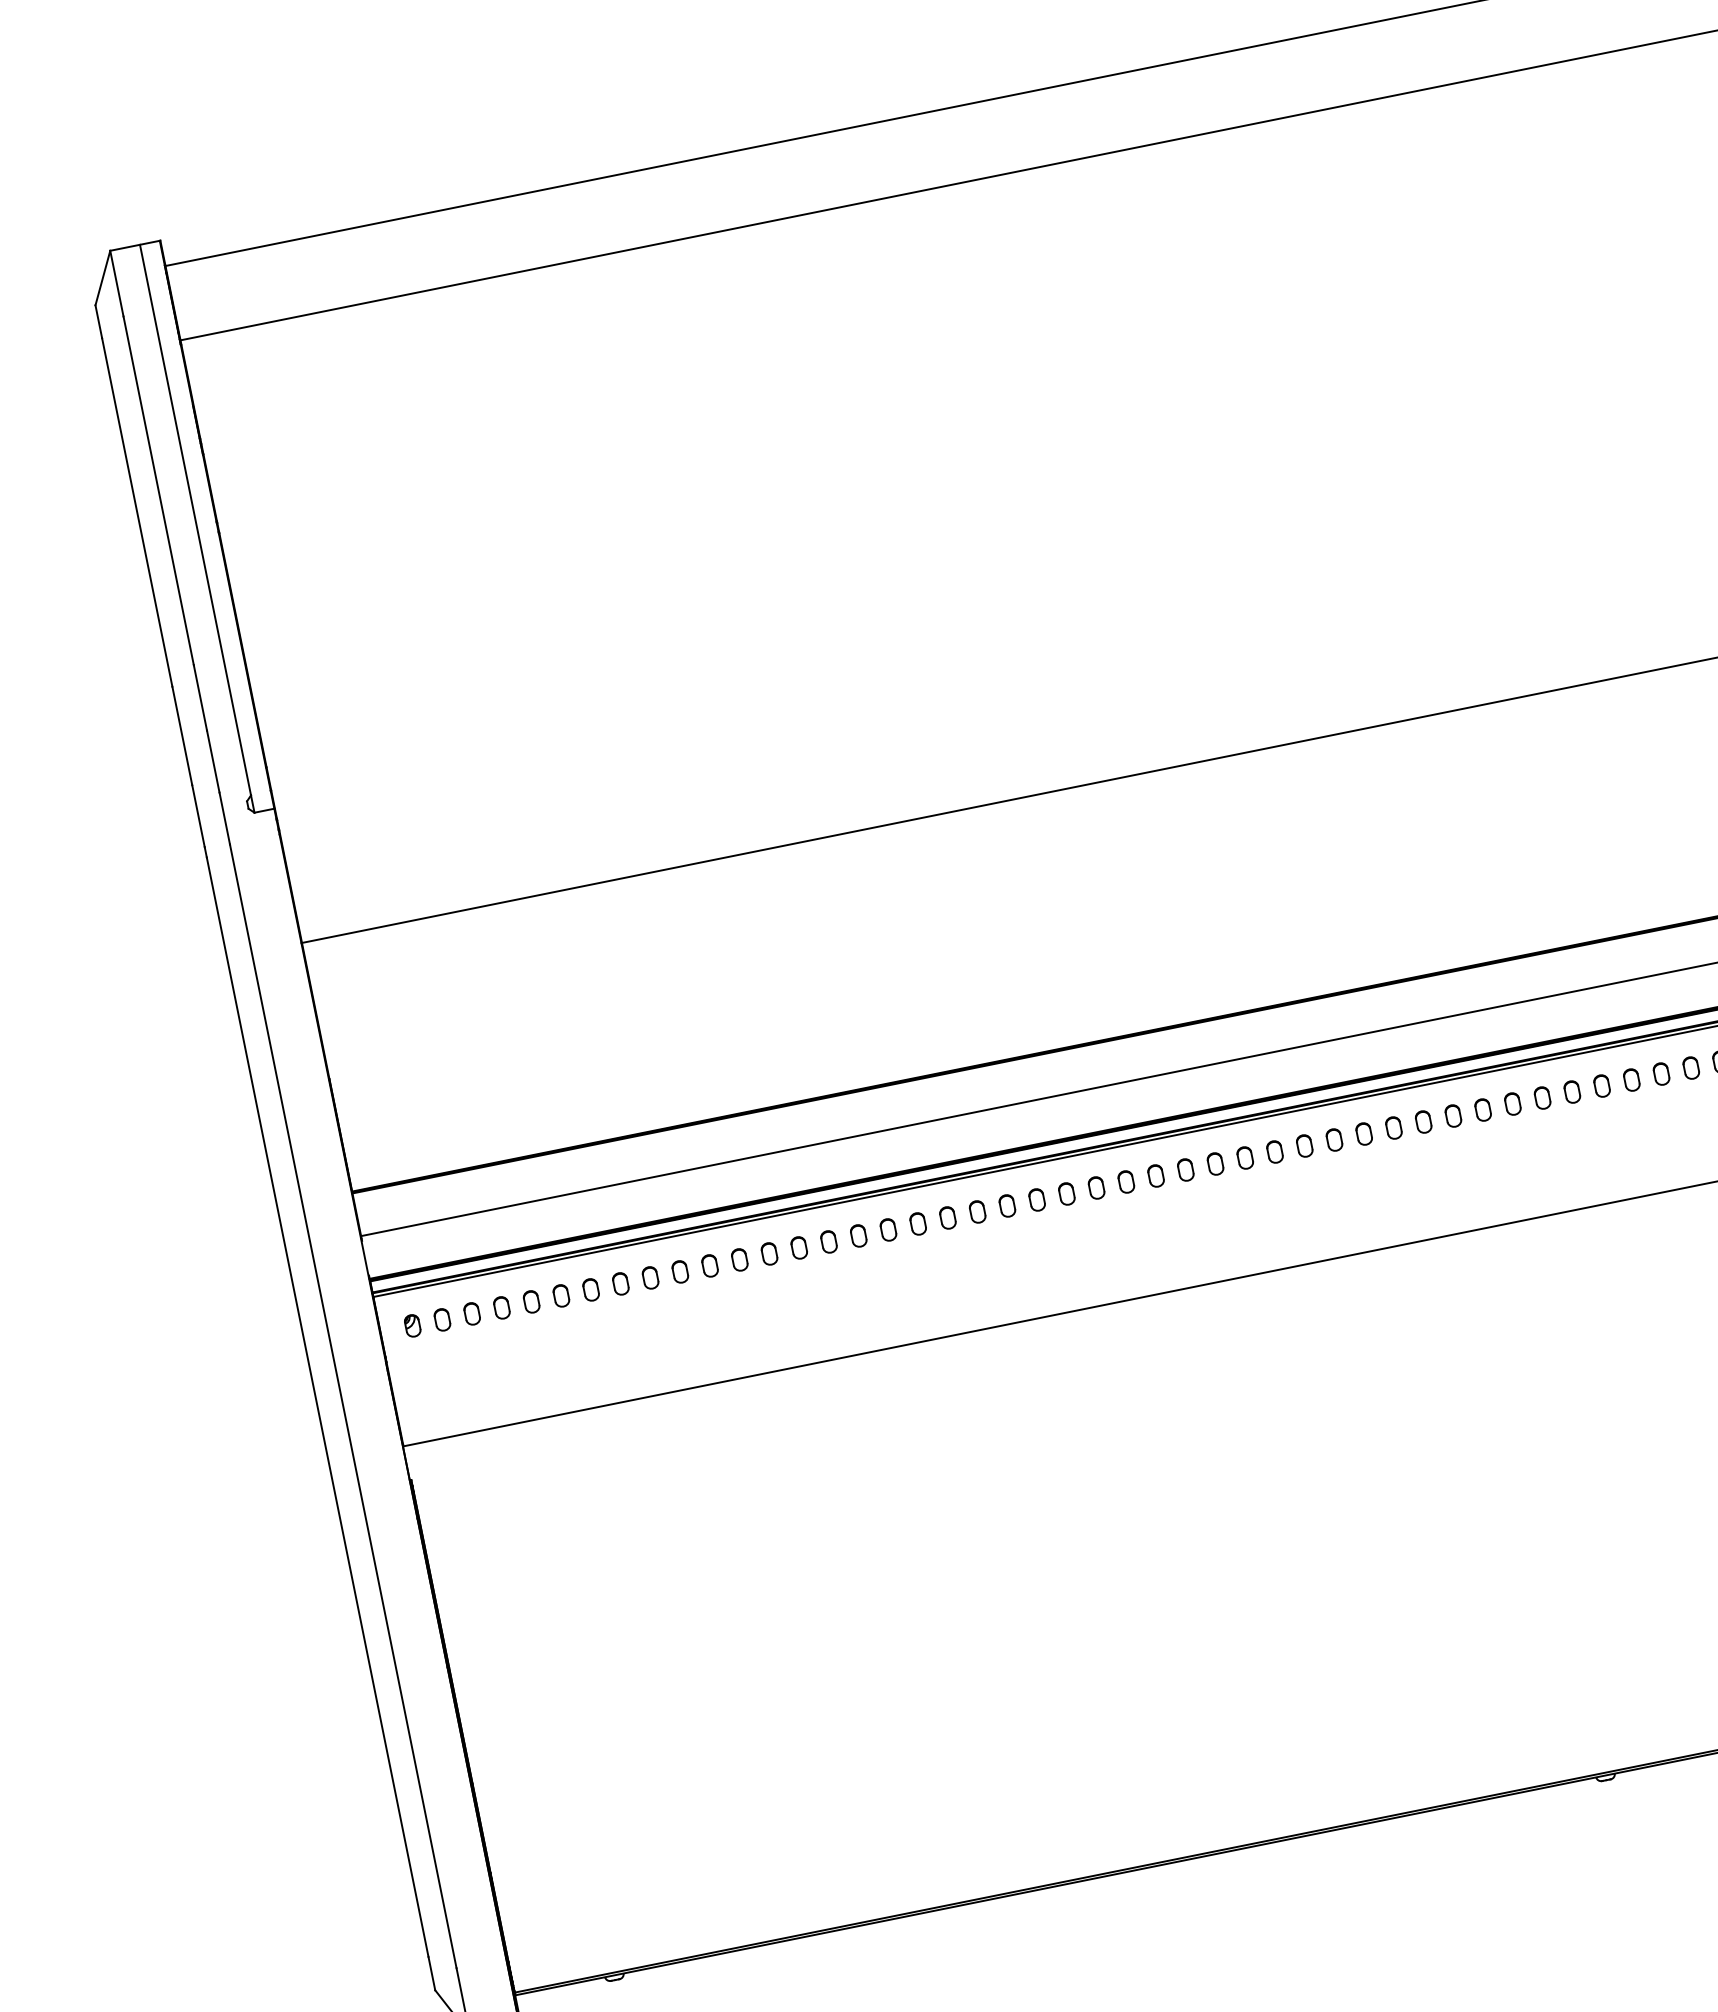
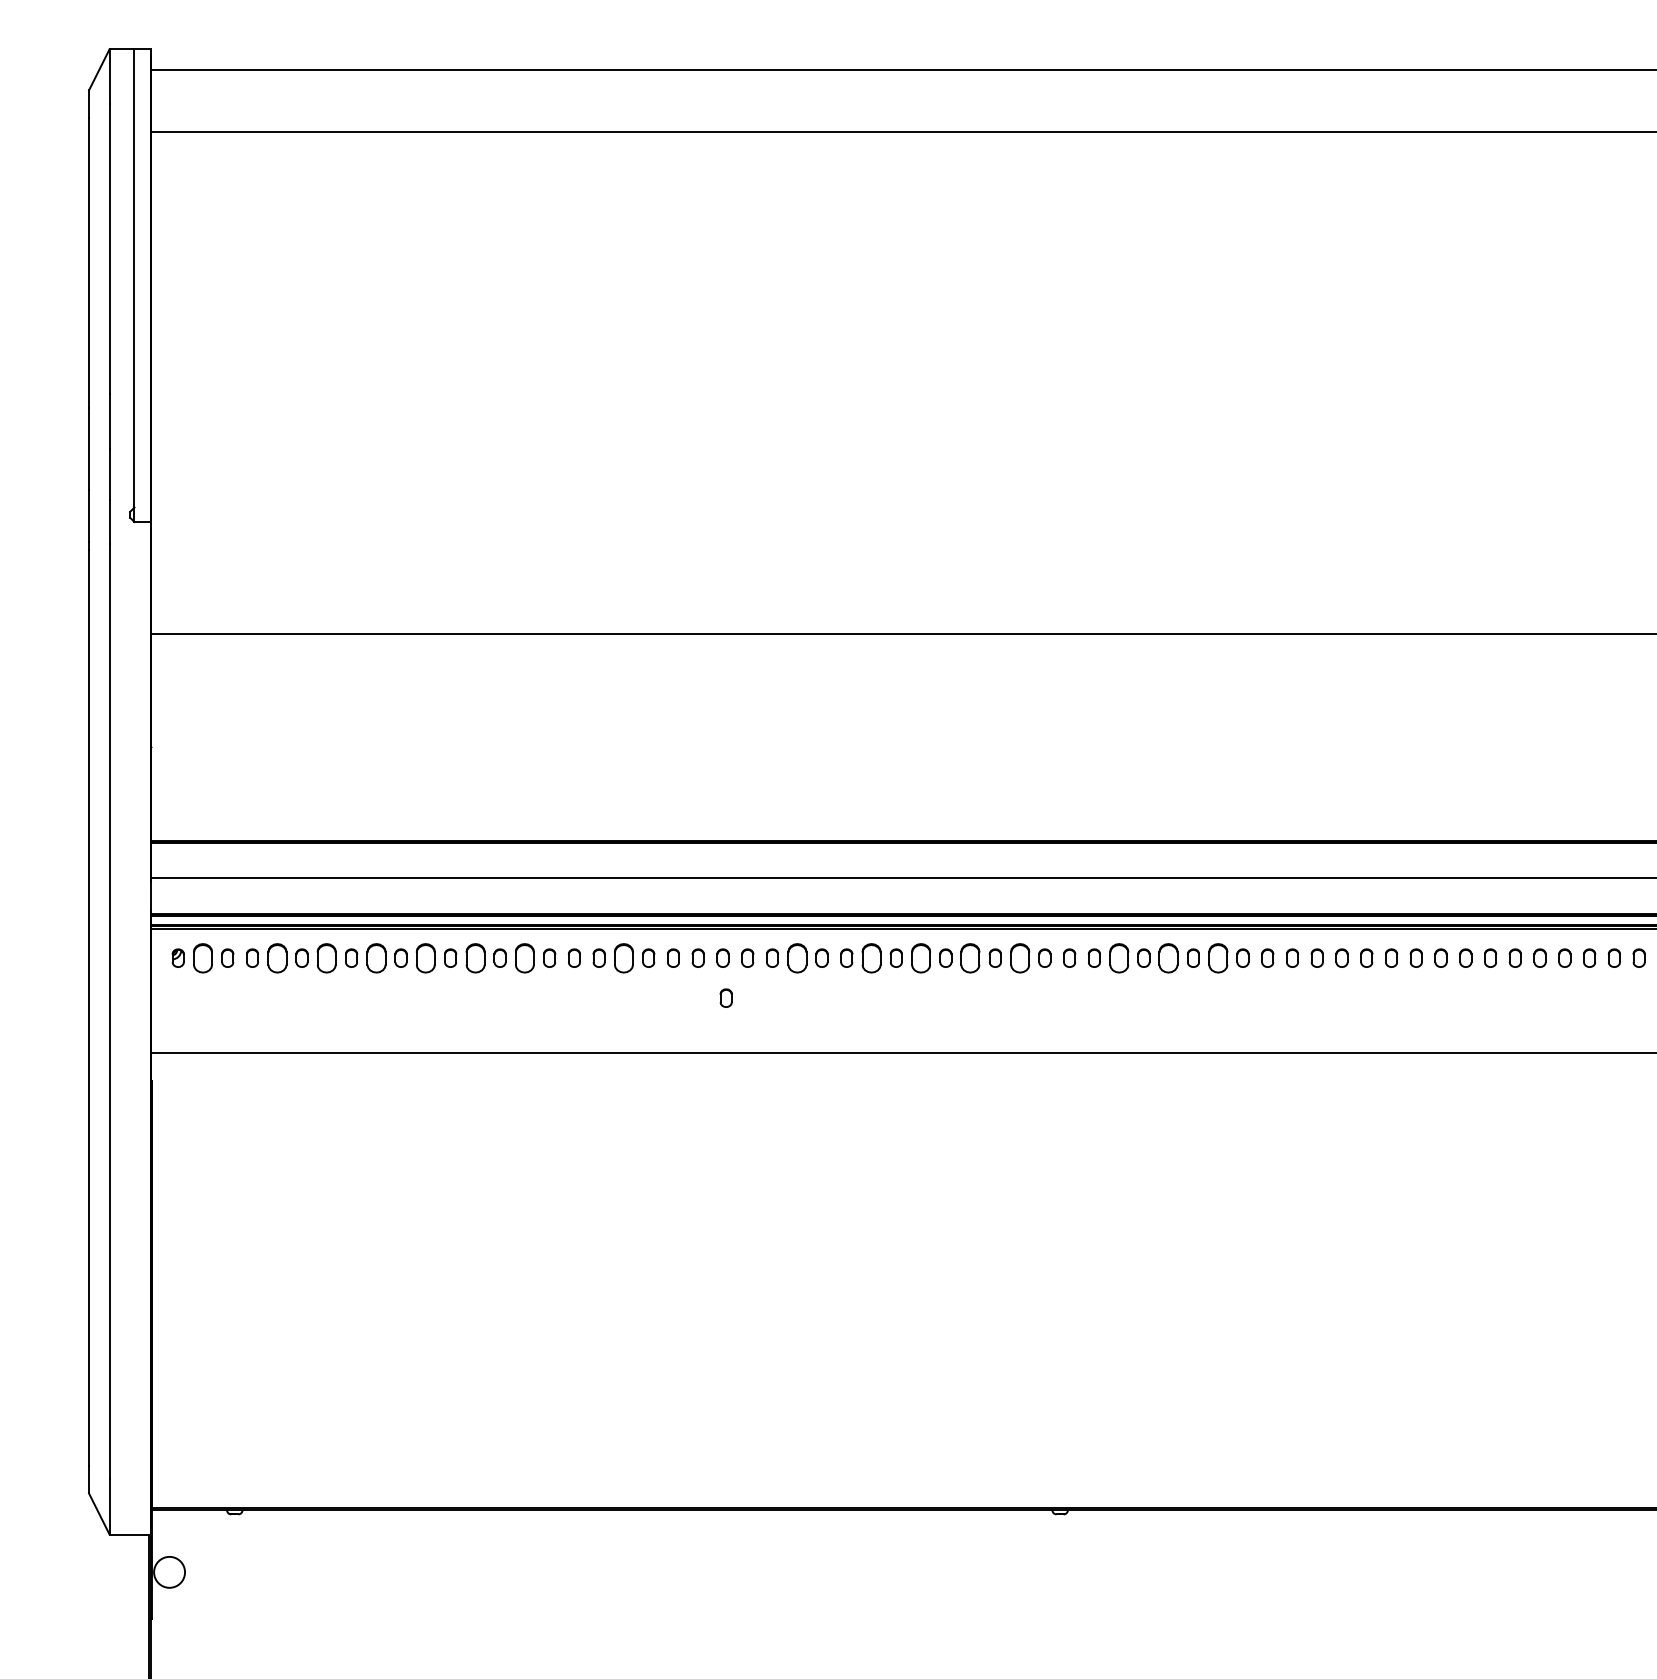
part: (1660, 1073) -> (1217, 957), size x1.6
part: (1601, 1085) -> (1168, 957), size x1.6
part: (1541, 1097) -> (1118, 957), size x1.6
part: (1422, 1121) -> (1019, 957), size x1.6
part: (1363, 1133) -> (970, 957), size x1.6
part: (1303, 1145) -> (920, 957), size x1.6
part: (1245, 1157) -> (871, 957), size x1.6
part: (1154, 1175) -> (796, 957), size x1.6
part: (947, 1217) -> (623, 957), size x1.6
part: (1079, 1240) -> (725, 997), added
part: (828, 1241) -> (524, 957), size x1.6
part: (768, 1253) -> (474, 957), size x1.6
part: (709, 1265) -> (425, 957), size x1.6
part: (649, 1277) -> (375, 957), size x1.6
part: (590, 1289) -> (326, 957), size x1.6
part: (530, 1301) -> (276, 957), size x1.6
part: (441, 1319) -> (202, 957), size x1.6

